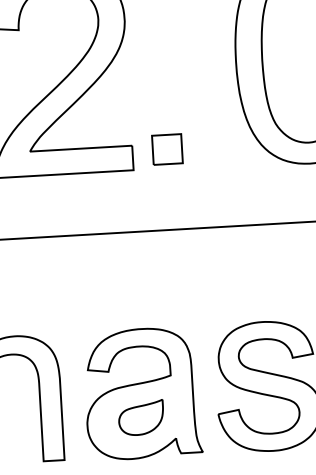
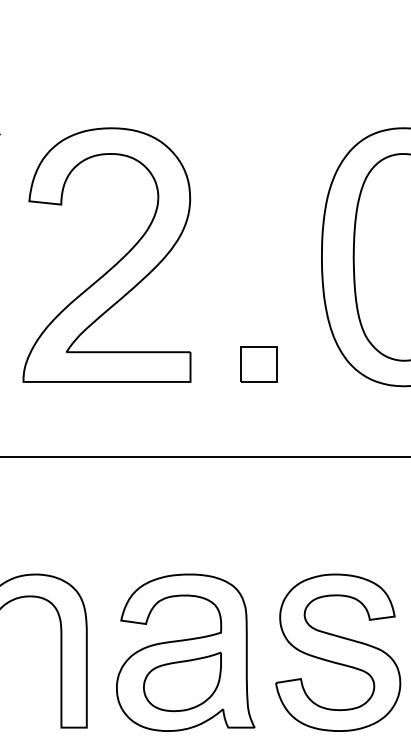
part: (167, 149) -> (258, 364), moved
part: (141, 417) -> (182, 681), size x1.43

